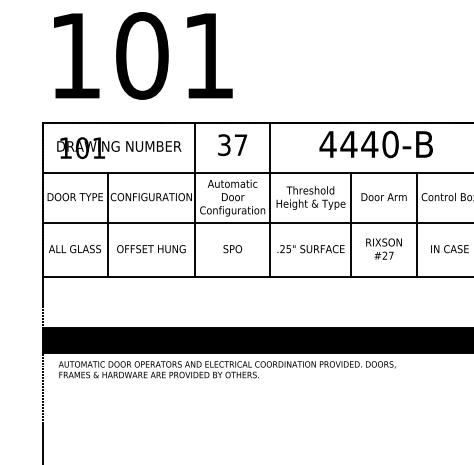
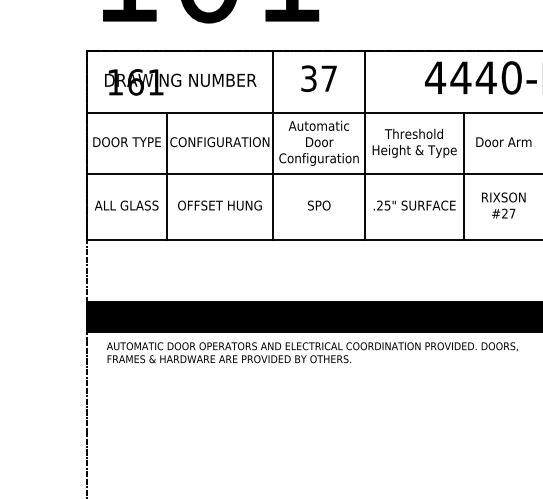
text: (82, 147) -> (135, 81), 101 -> 161

